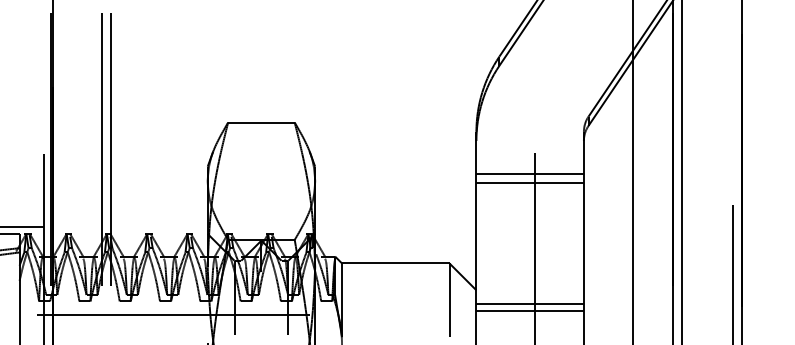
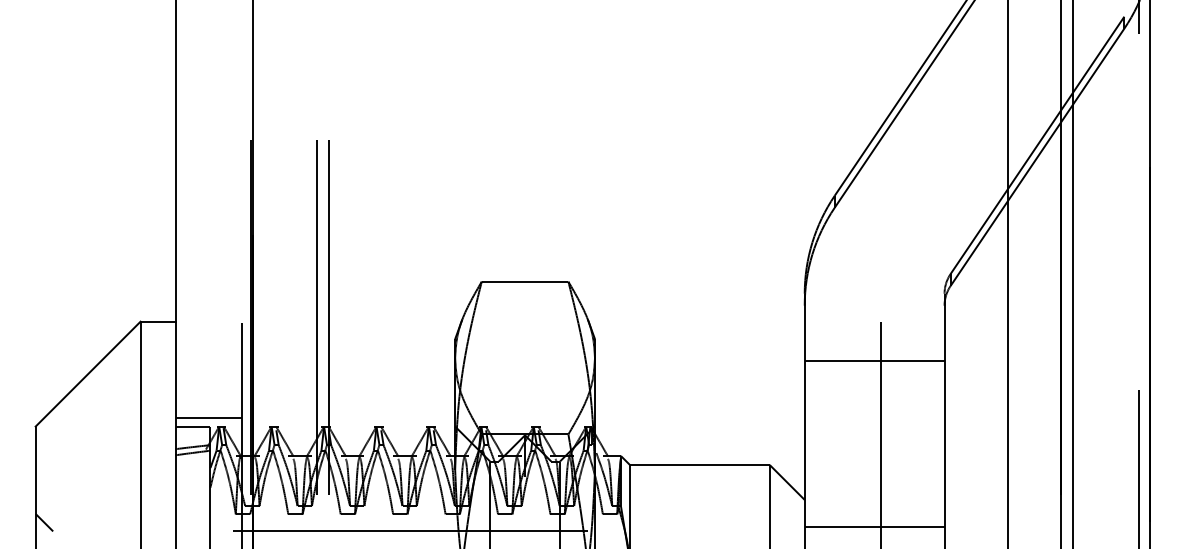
line: (530, 174) -> (874, 349), removed
line: (530, 303) -> (874, 517), removed

